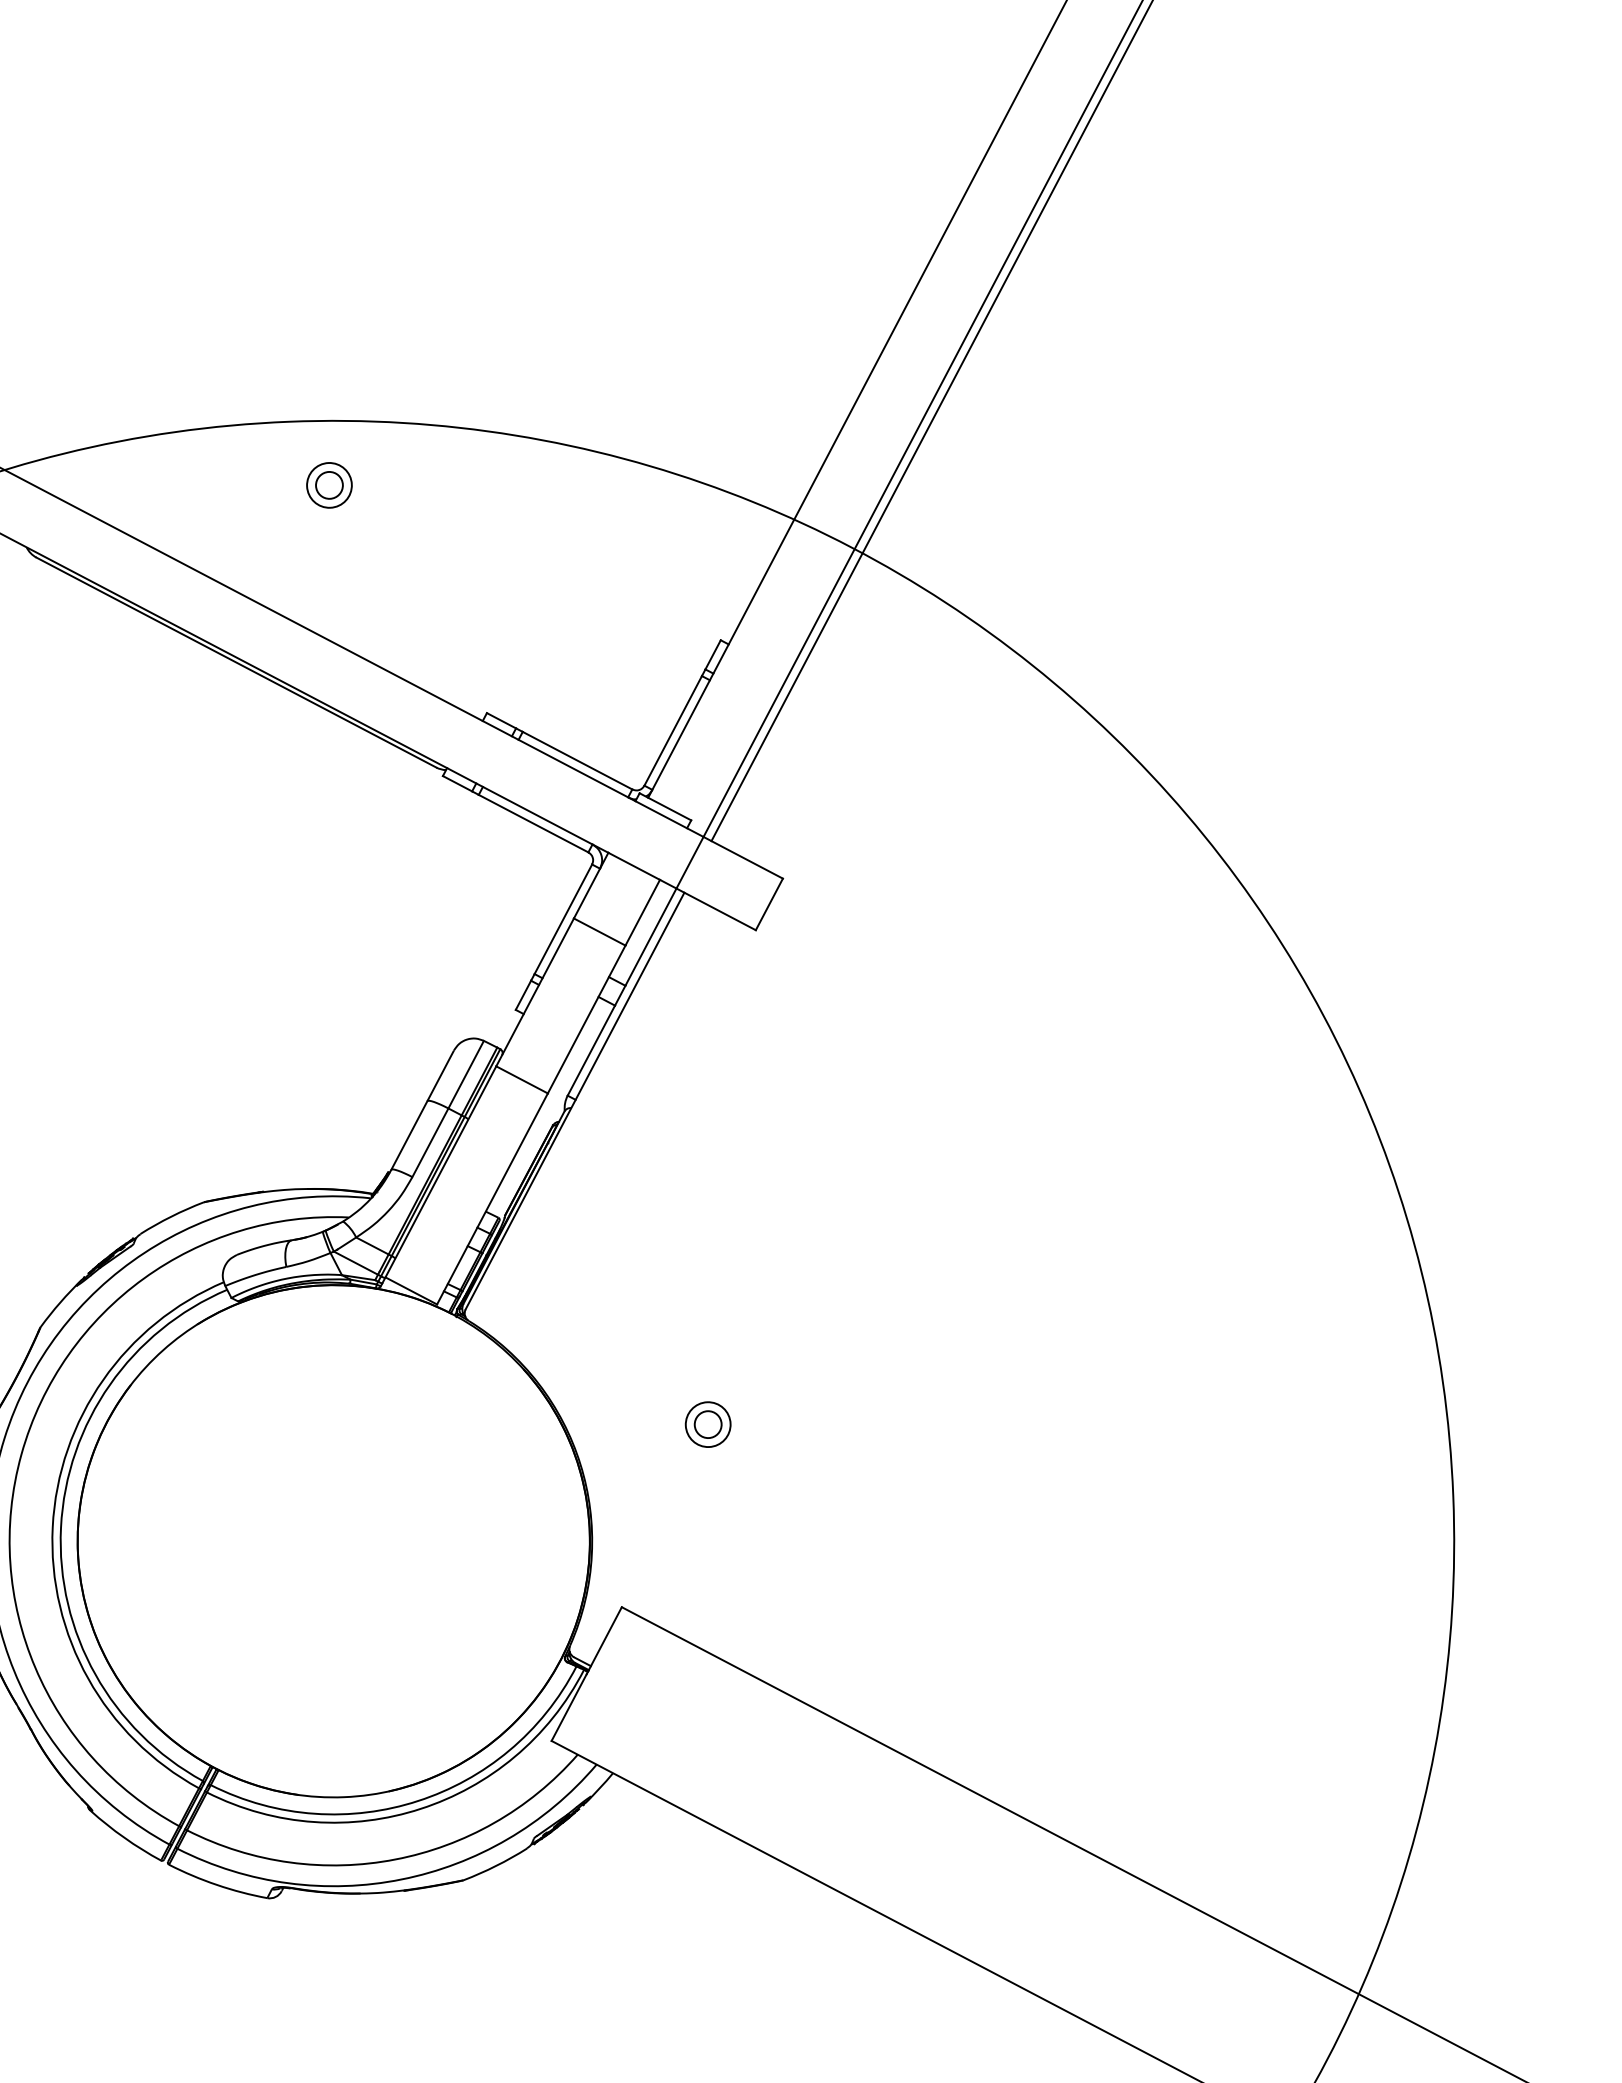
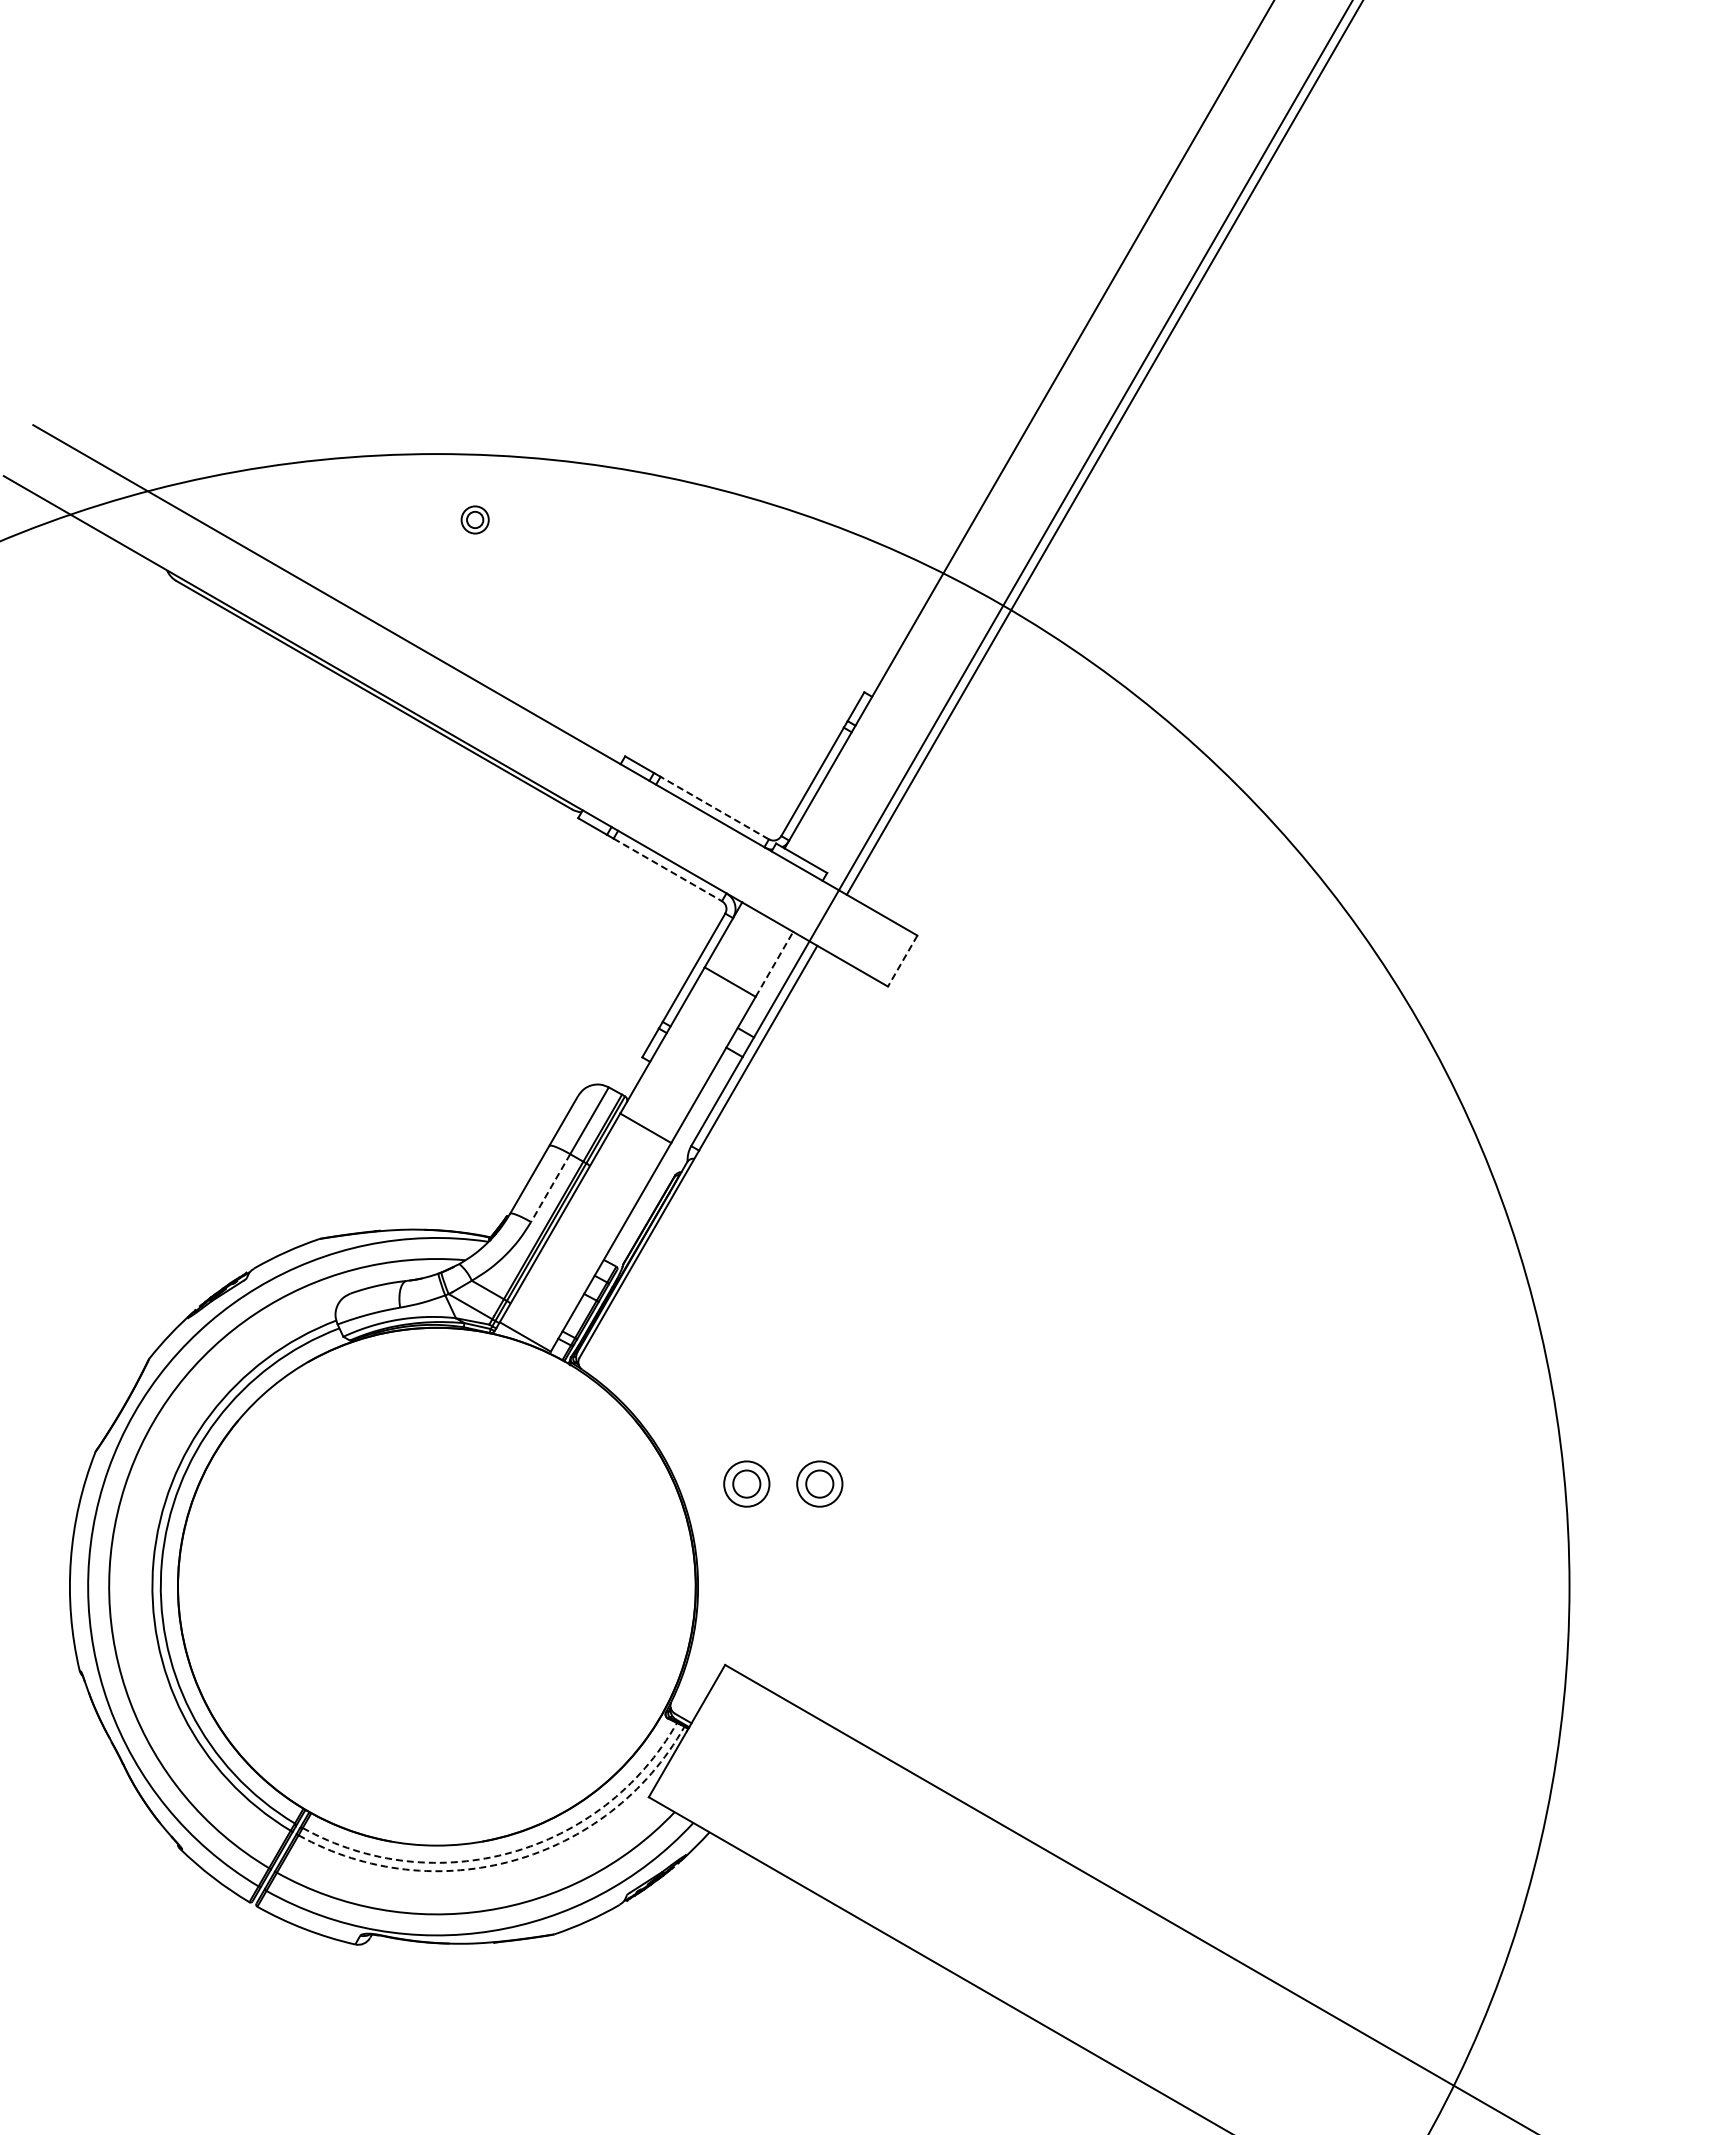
part: (328, 484) -> (474, 519), size x0.6
line: (577, 761) -> (714, 808), solid -> dashed
line: (533, 823) -> (667, 869), solid -> dashed
line: (769, 904) -> (902, 961), solid -> dashed
line: (642, 912) -> (774, 964), solid -> dashed
line: (430, 1143) -> (550, 1188), solid -> dashed
part: (635, 1426) -> (746, 1483), added
arc: (418, 1801) -> (511, 1852), solid -> dashed
arc: (420, 1808) -> (513, 1860), solid -> dashed

